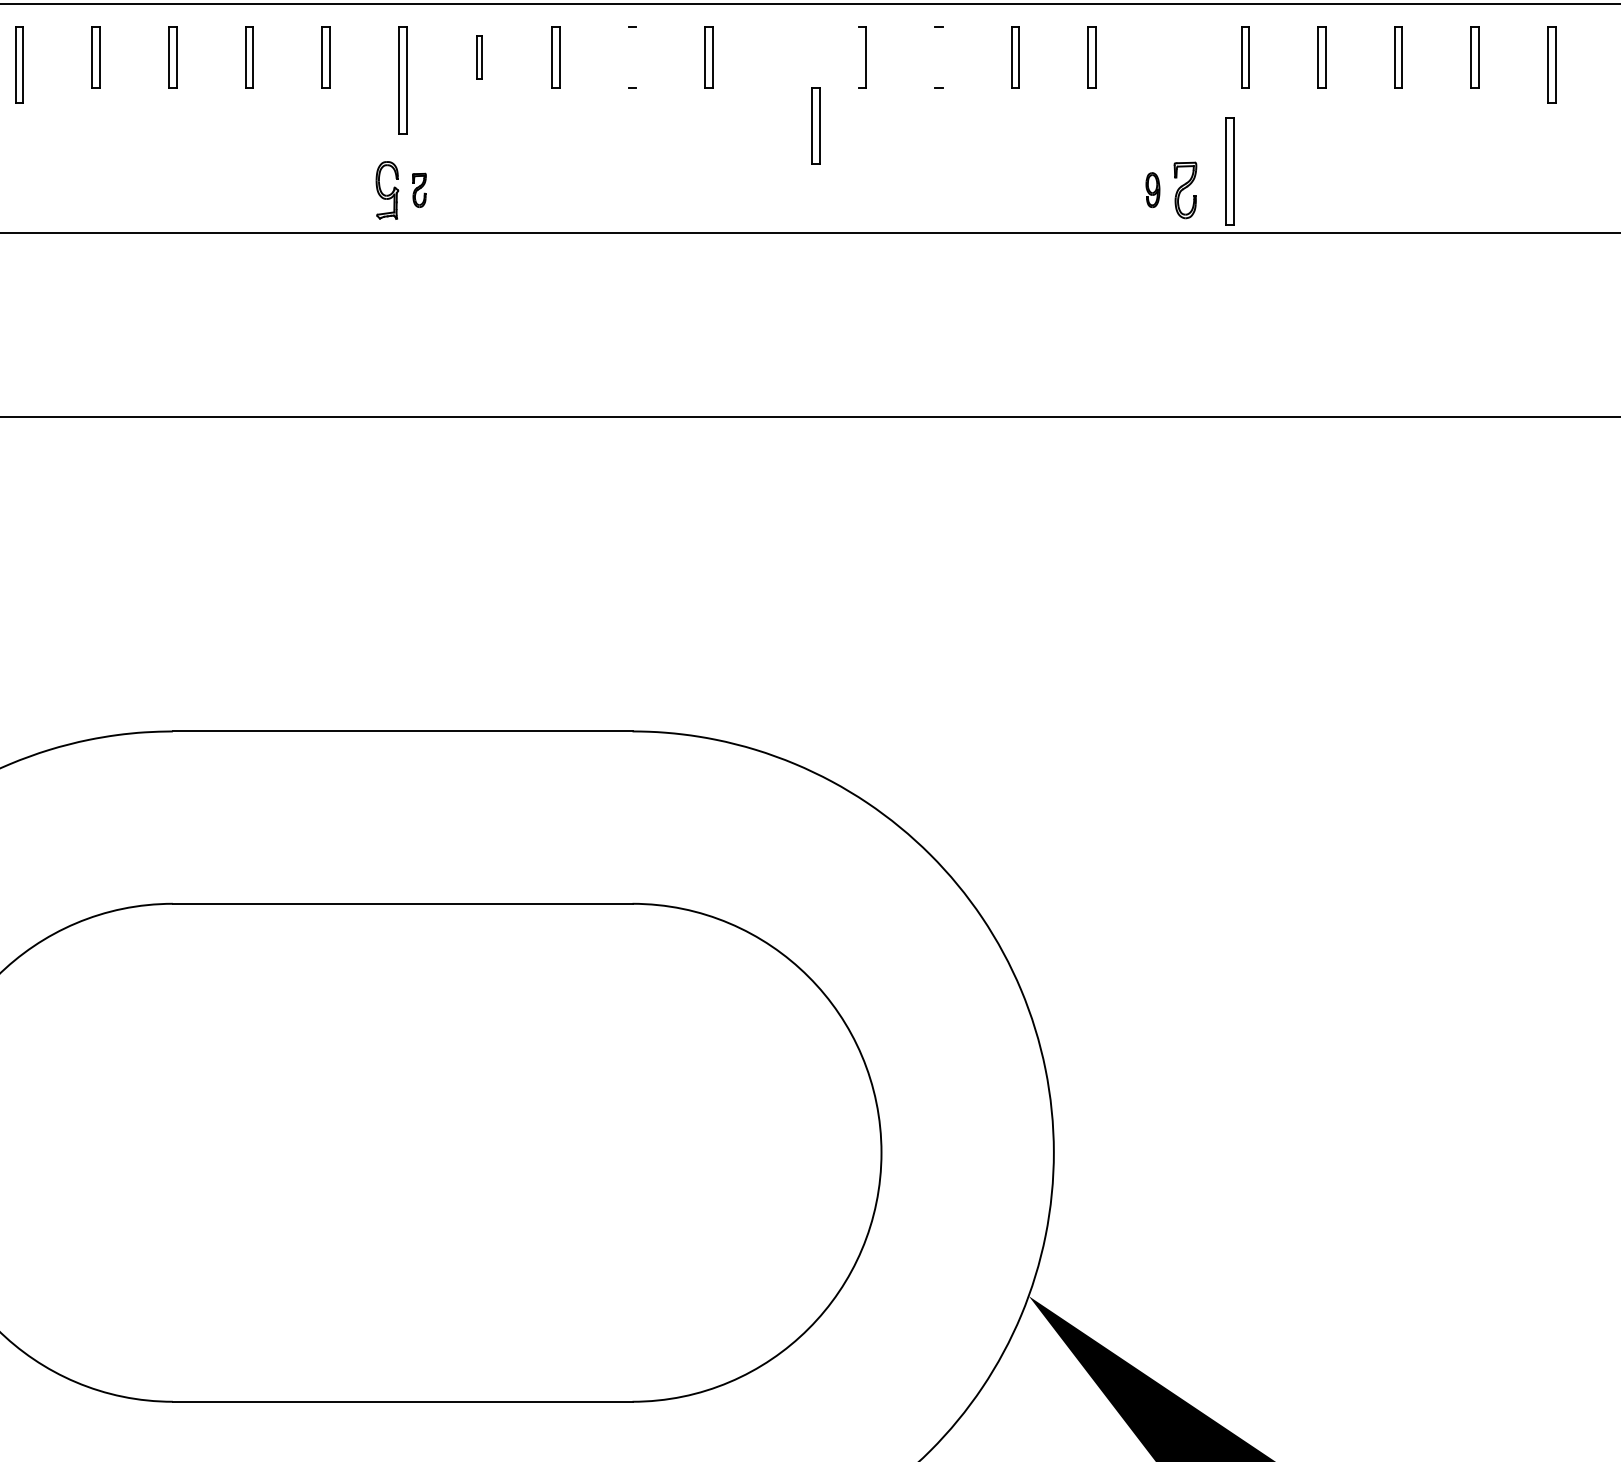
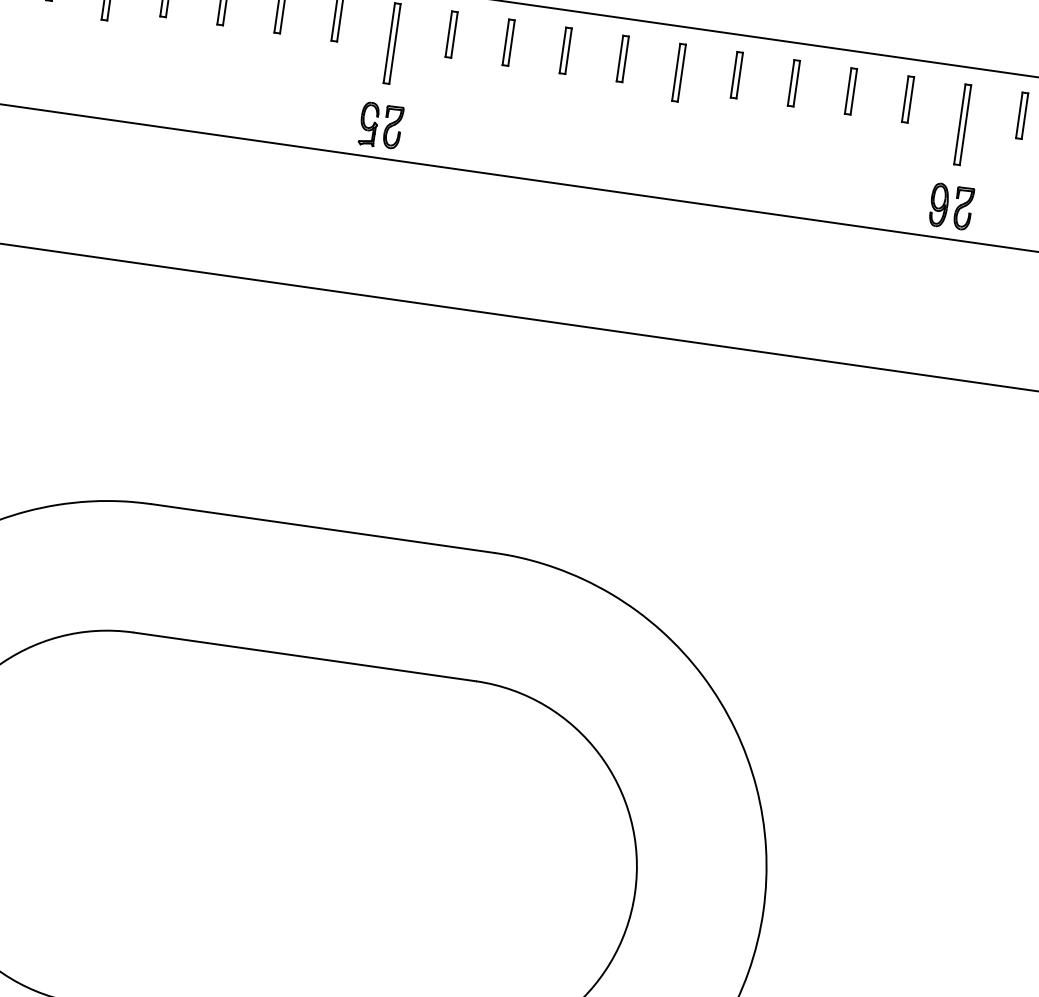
line: (628, 56) -> (562, 49), added
line: (636, 56) -> (568, 50), added
line: (858, 56) -> (734, 74), added
line: (935, 56) -> (791, 82), added
line: (942, 56) -> (796, 83), added
part: (478, 57) -> (451, 34), size x1.43
part: (815, 125) -> (678, 72), moved
part: (1229, 171) -> (962, 124), moved
part: (1152, 189) -> (938, 204), size x1.67
part: (419, 190) -> (392, 127), size x1.67

